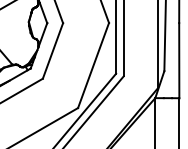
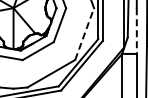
line: (178, 61) -> (136, 31), solid -> dashed
line: (93, 66) -> (84, 34), solid -> dashed

